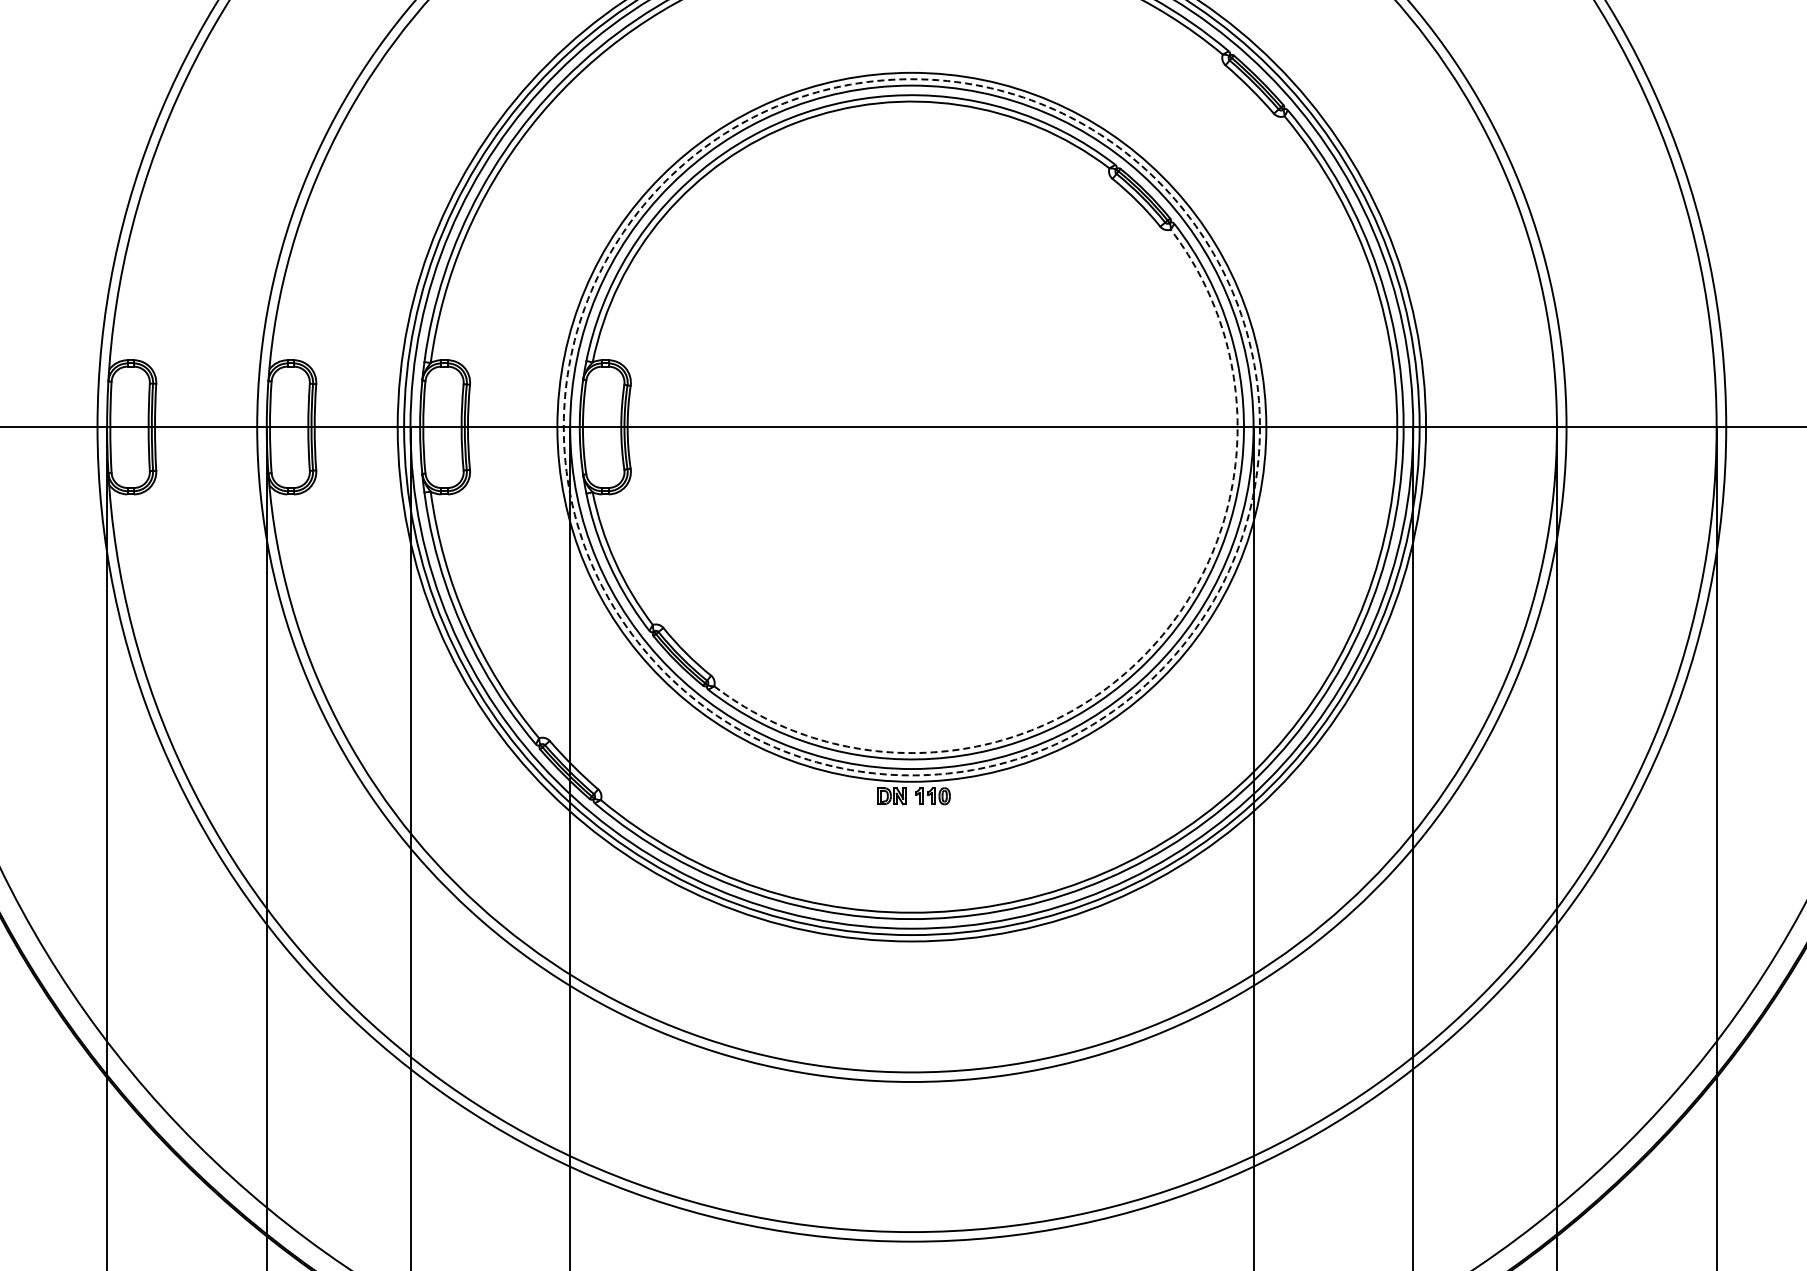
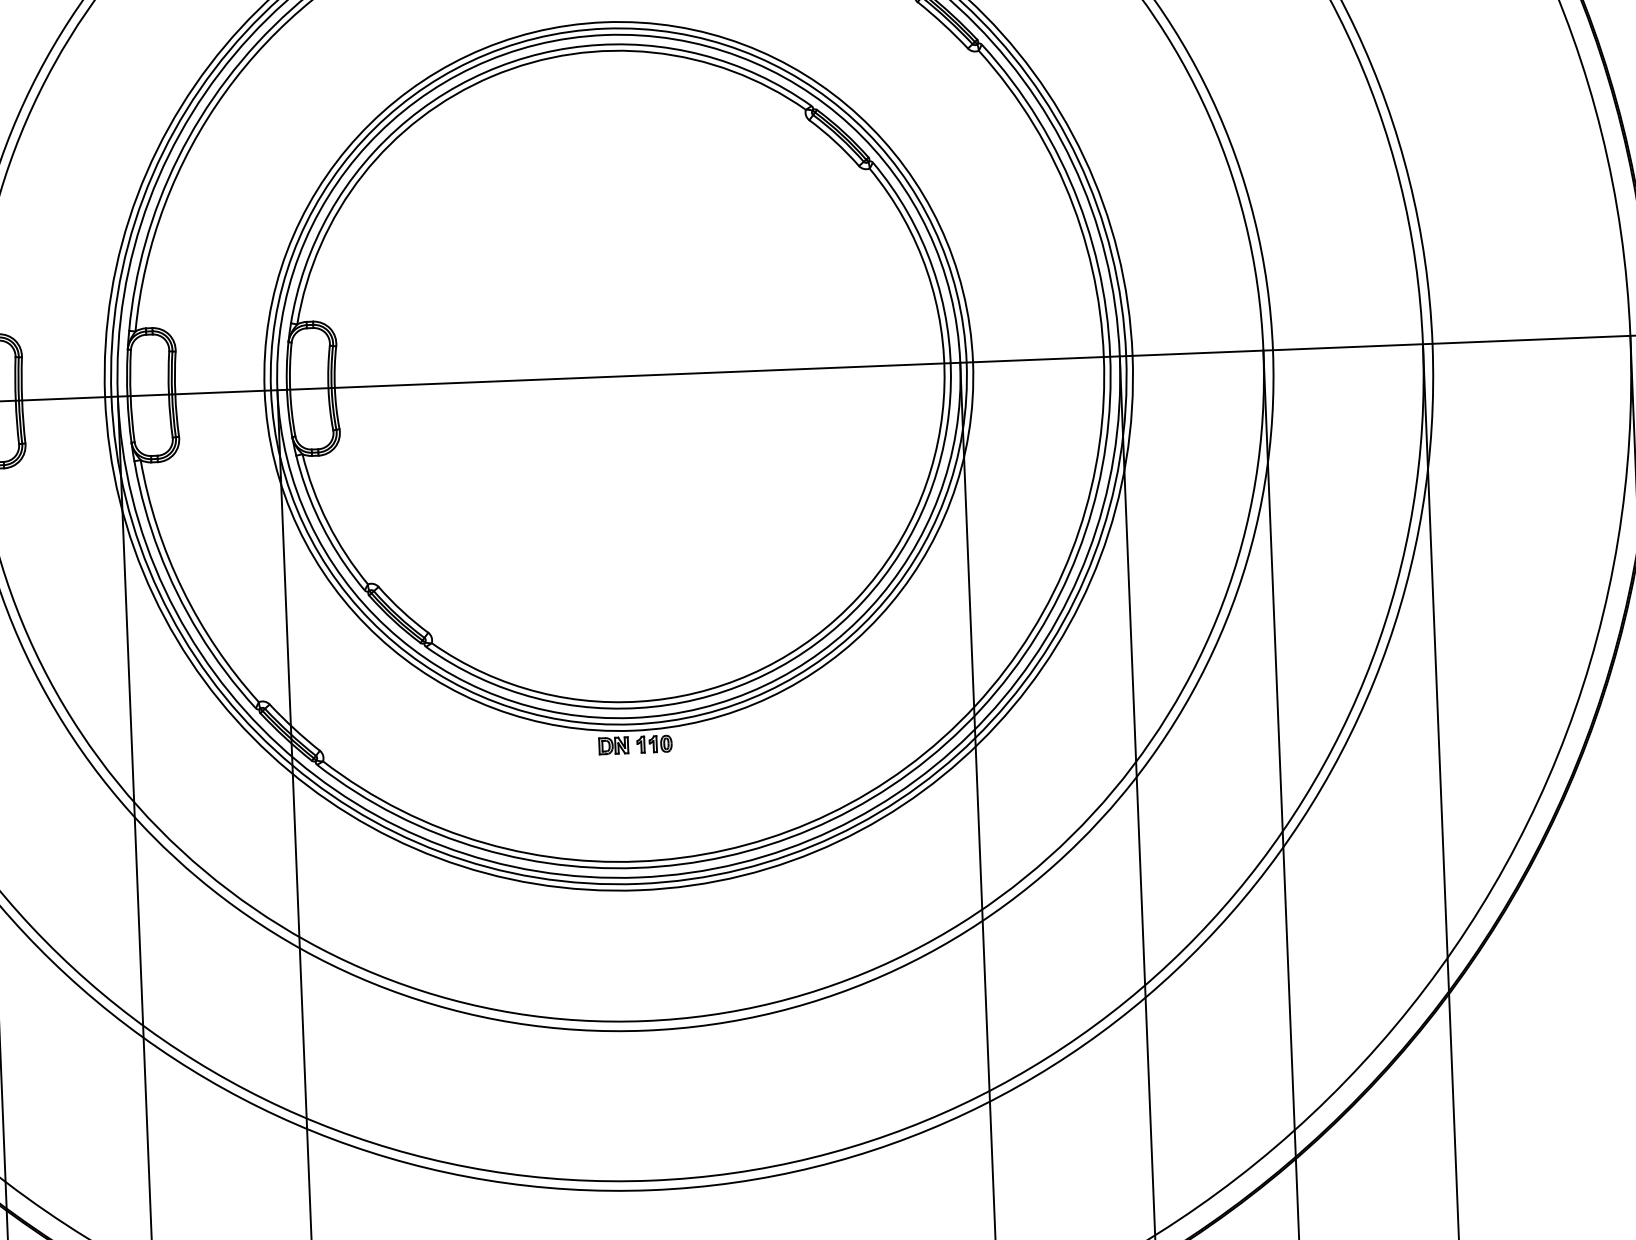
circle: (911, 427) -> (618, 376), dashed -> solid
arc: (1142, 657) -> (858, 597), dashed -> solid

